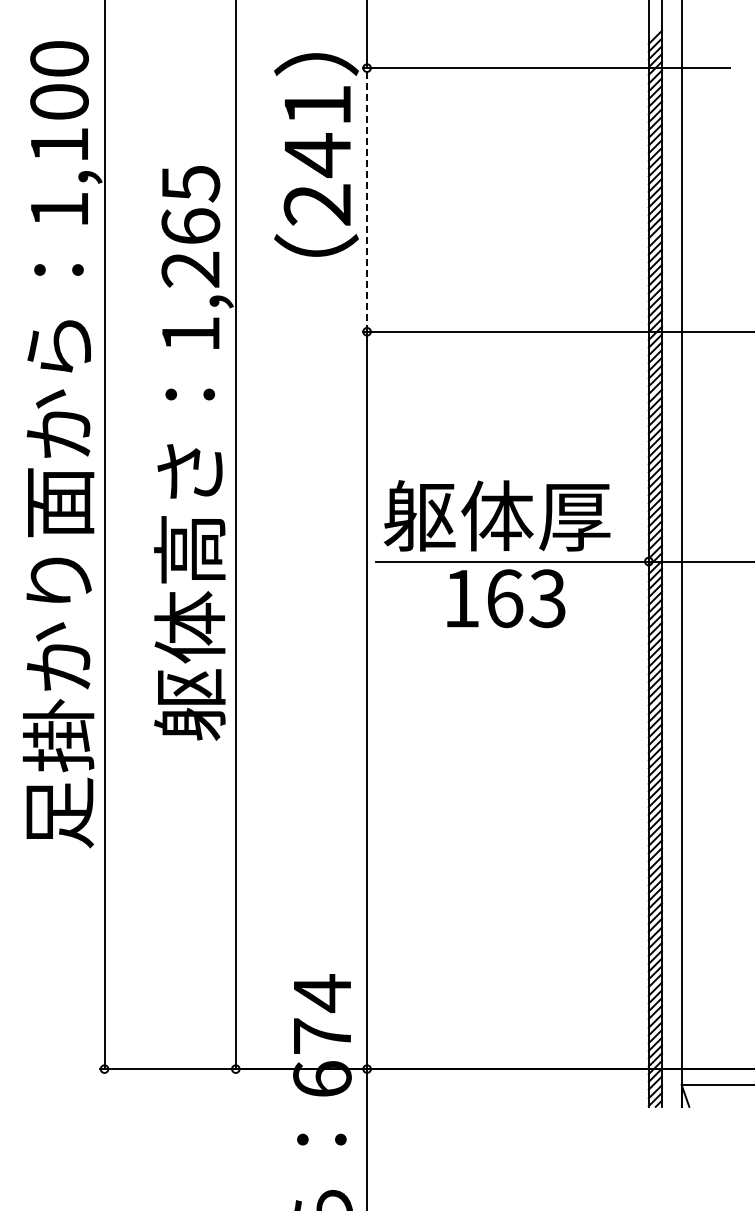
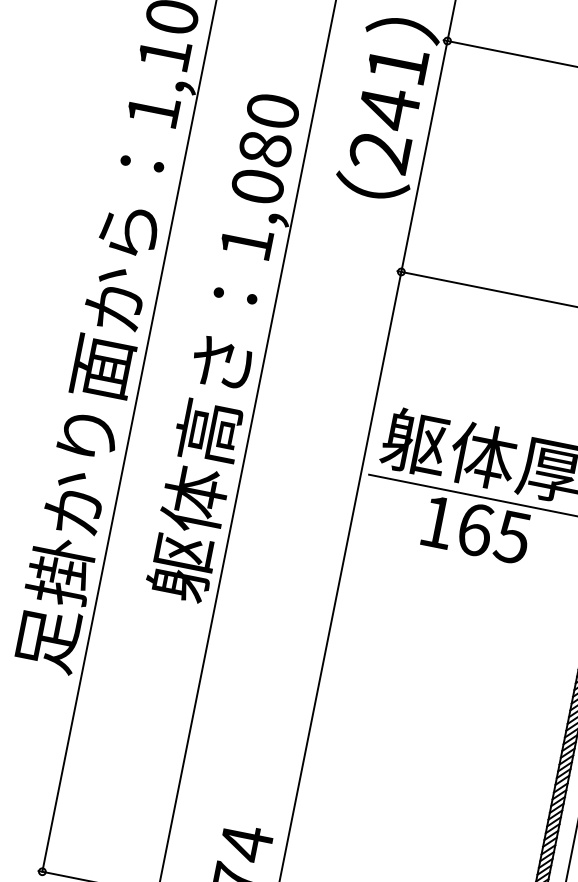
line: (367, 199) -> (424, 156), dashed -> solid
text: (190, 226) -> (265, 148), 1,265 -> 1,080
text: (547, 598) -> (512, 537), 163 -> 165

